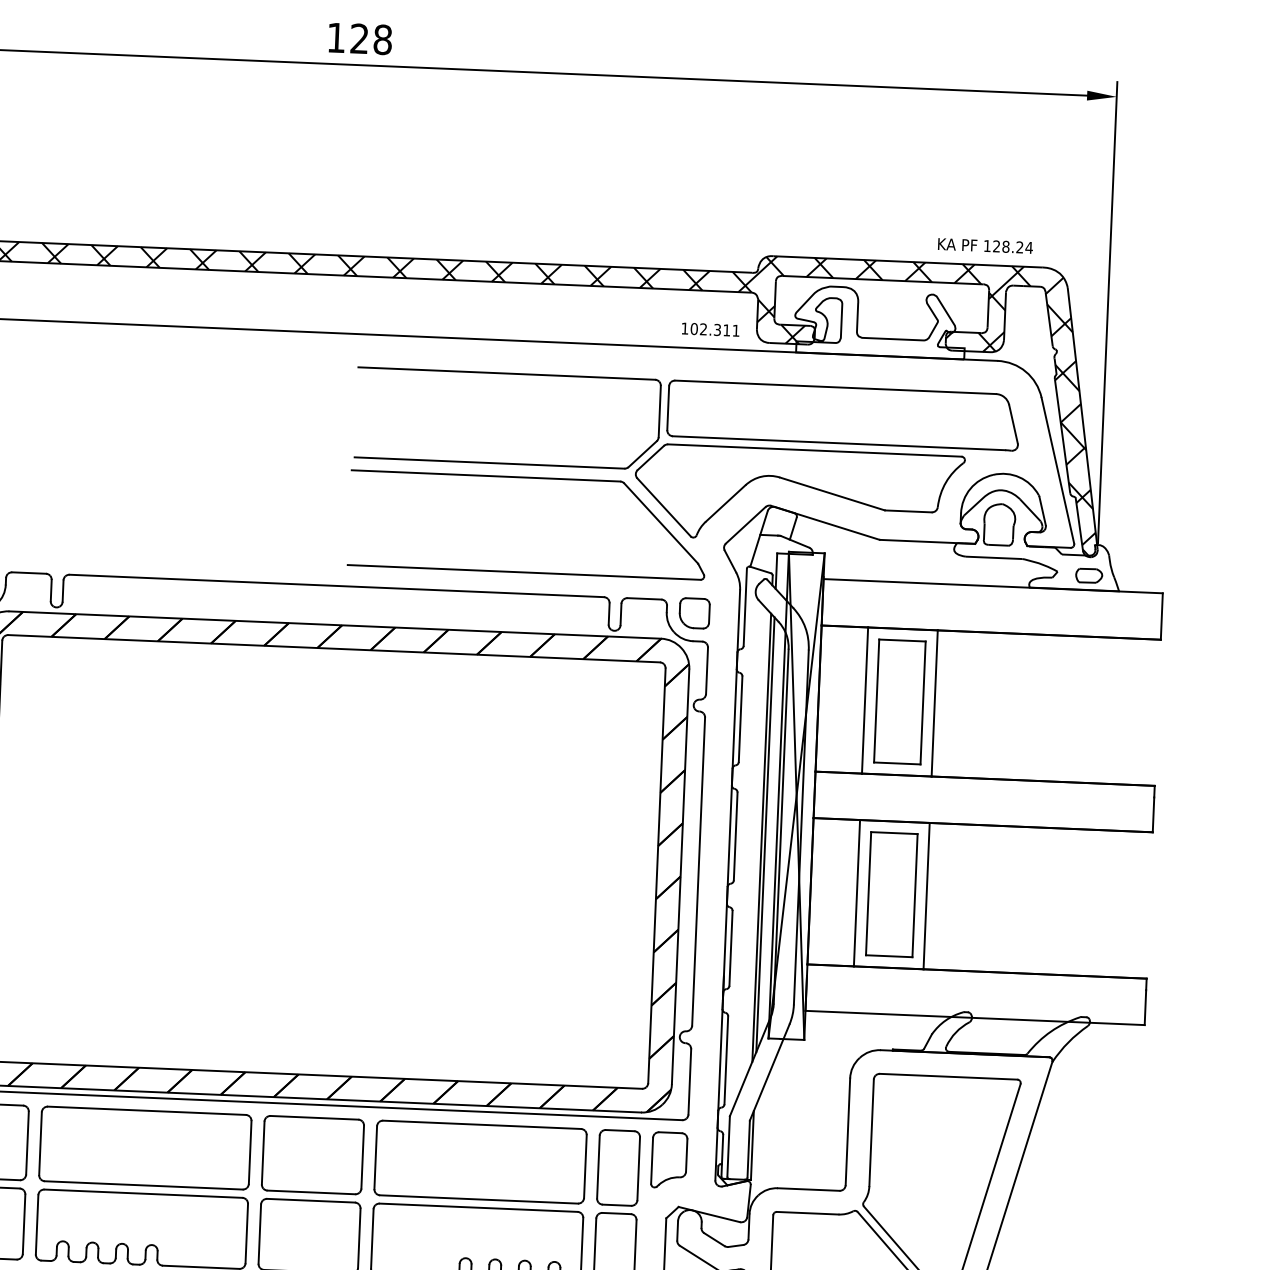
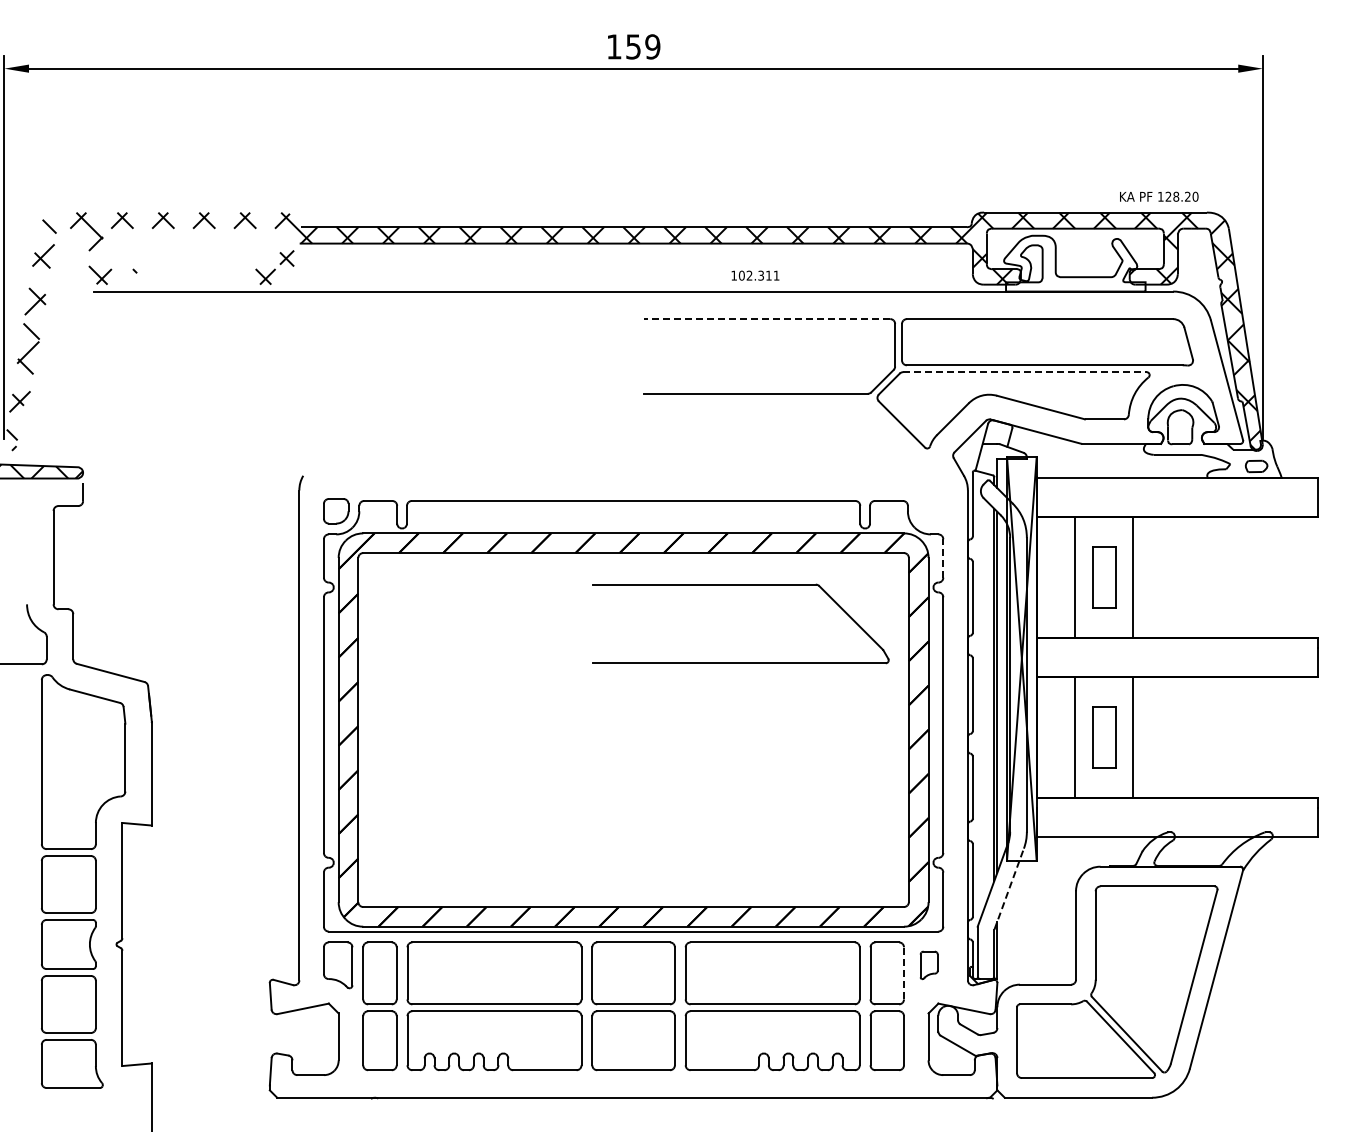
text: (371, 38) -> (643, 46), 128 -> 159
text: (1029, 247) -> (1195, 196), 128.24 -> 128.20
text: (710, 329) -> (755, 275), moved
line: (506, 374) -> (766, 319), solid -> dashed
line: (814, 450) -> (1024, 372), solid -> dashed
part: (529, 478) -> (740, 585), moved
part: (693, 613) -> (930, 511), removed
line: (707, 670) -> (943, 558), solid -> dashed
part: (899, 701) -> (1103, 577), size x0.6
part: (891, 894) -> (1103, 737), size x0.6
line: (770, 1071) -> (1009, 888), solid -> dashed
part: (669, 1160) -> (929, 965), size x0.6
line: (638, 1167) -> (903, 972), solid -> dashed

